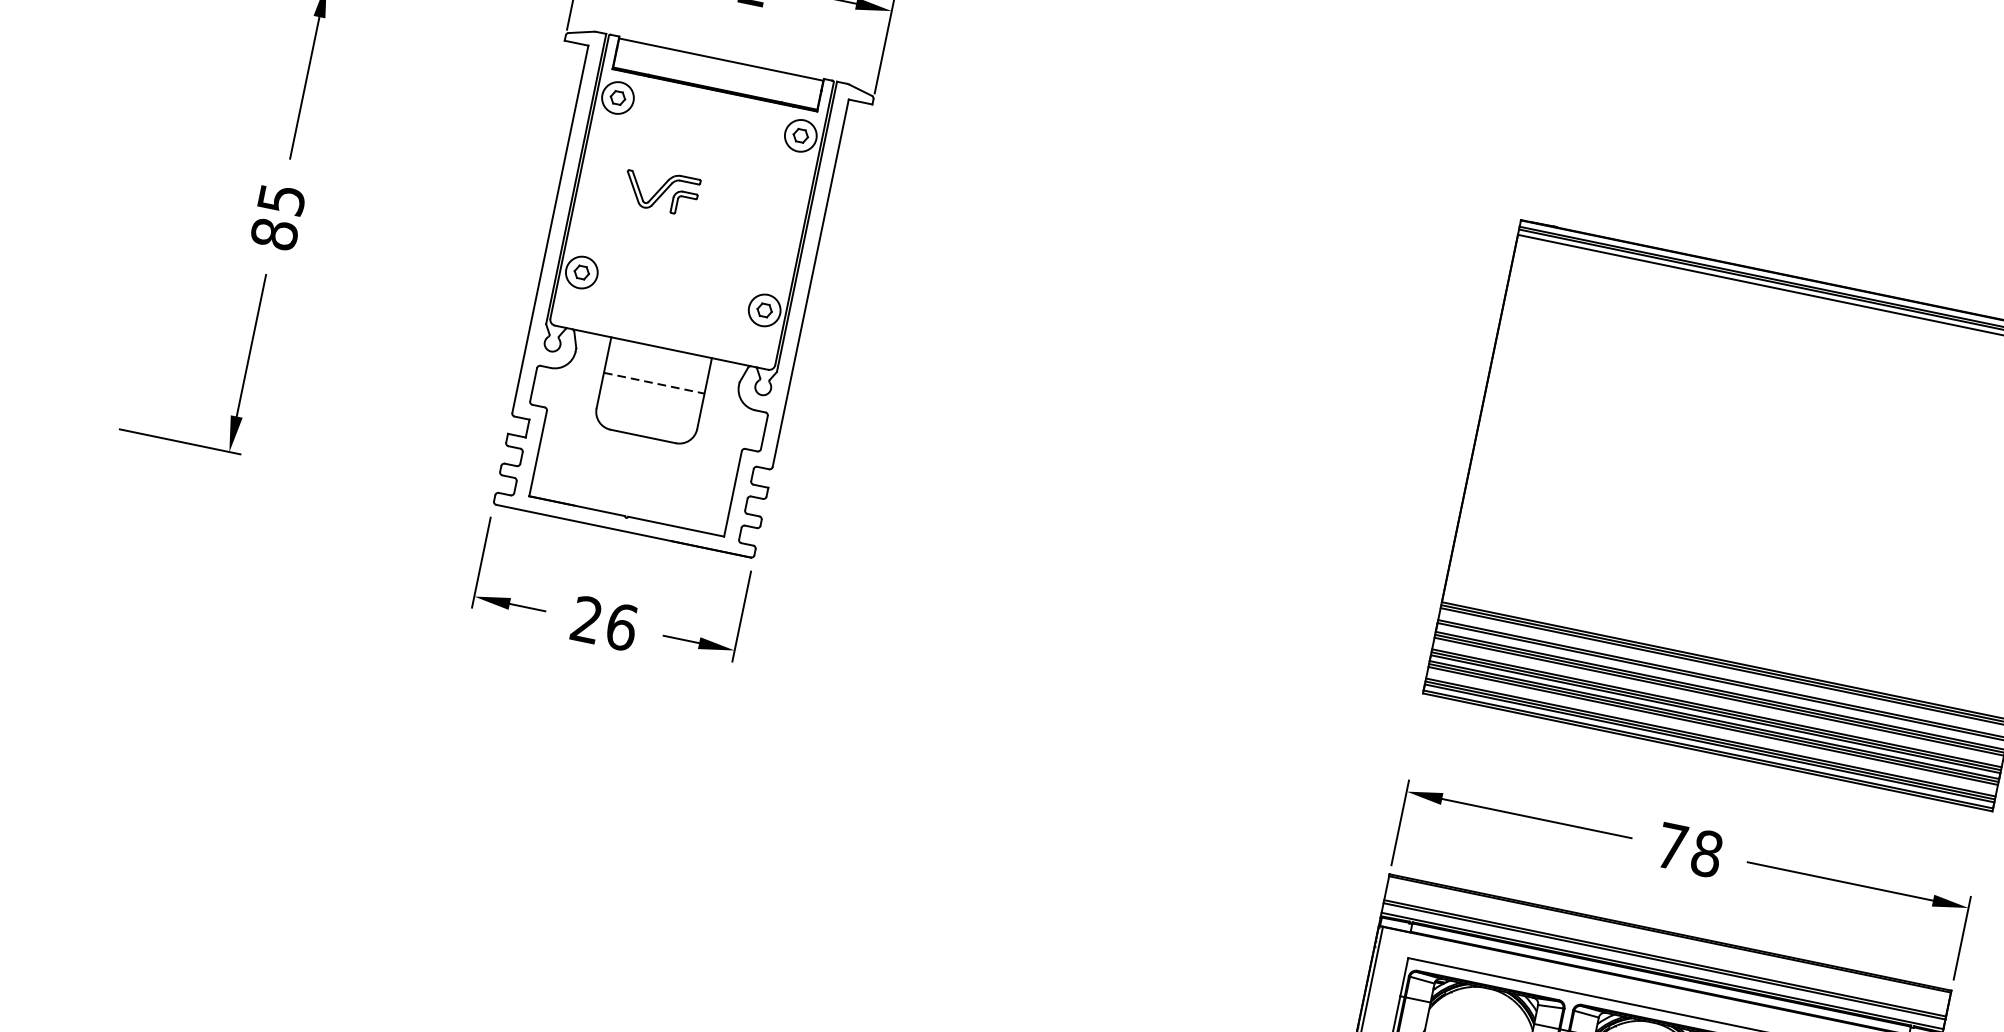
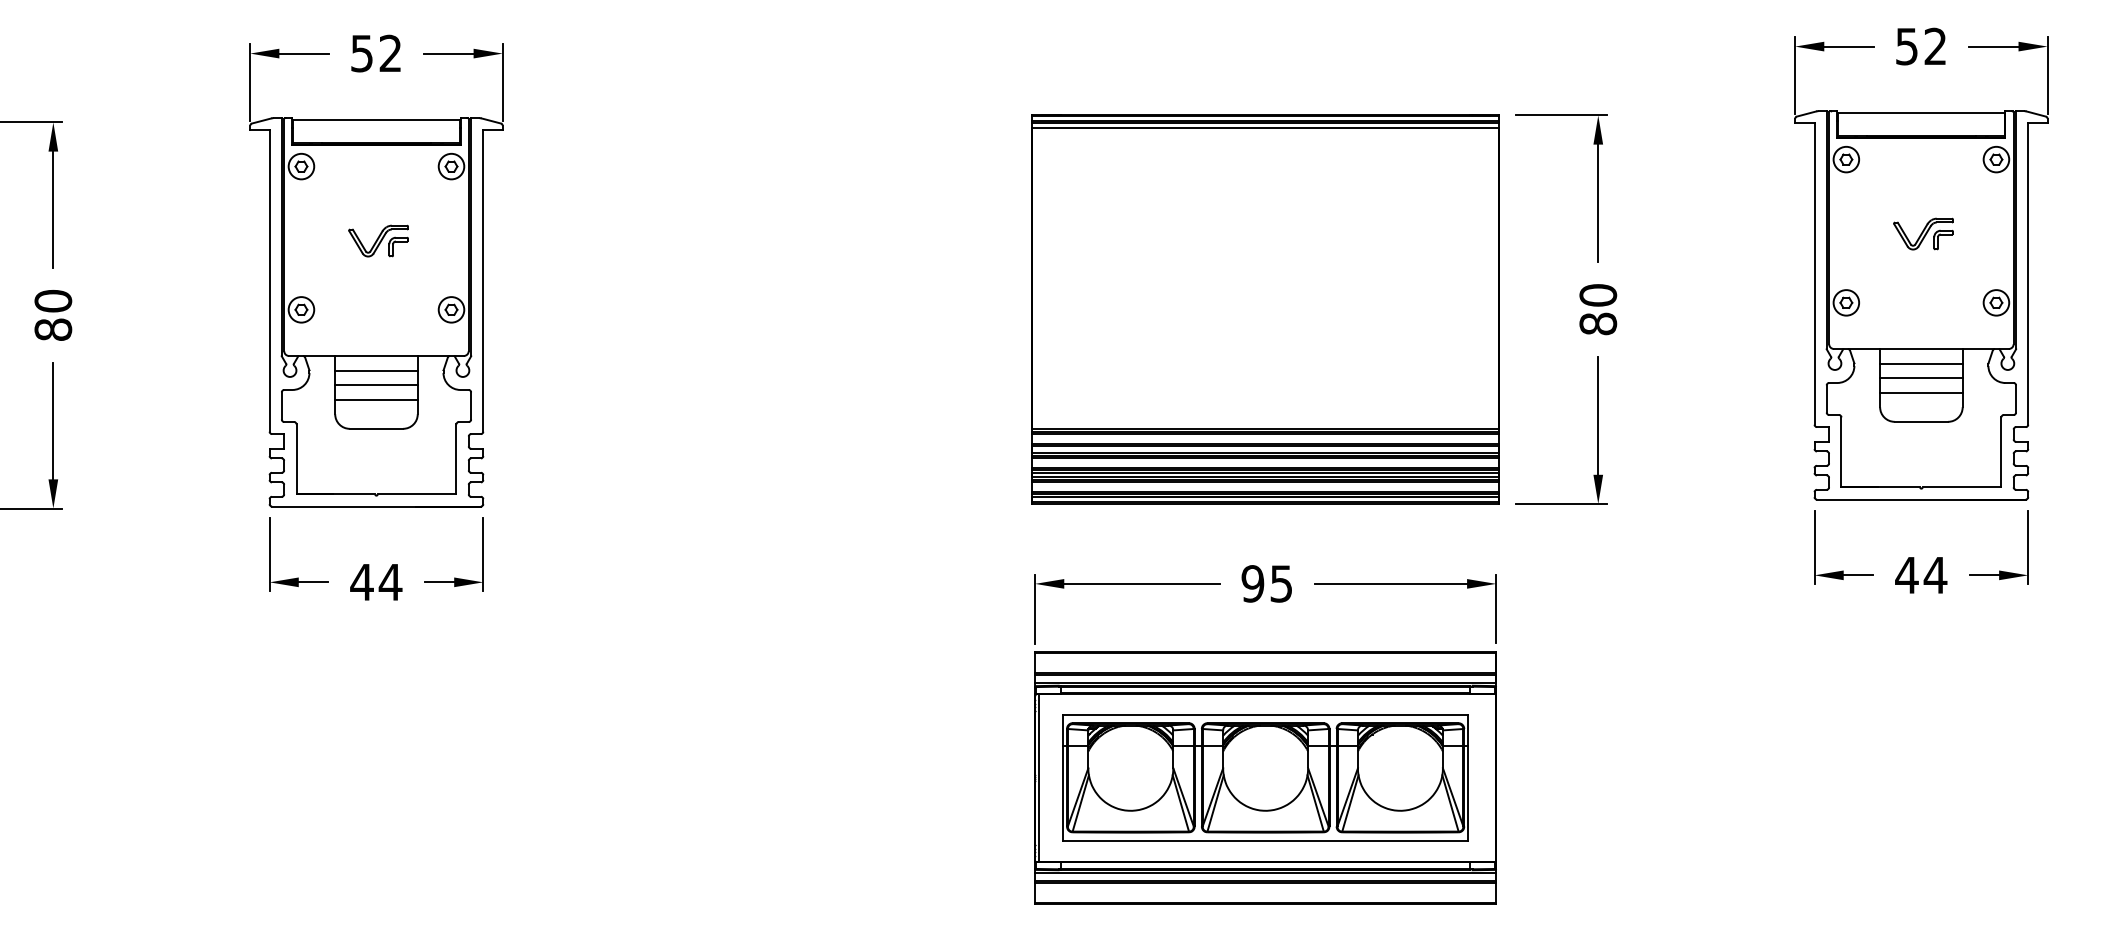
part: (661, 190) -> (378, 240), moved
text: (282, 198) -> (53, 300), 85 -> 80
line: (657, 365) -> (376, 370), added
line: (654, 383) -> (376, 385), dashed -> solid
line: (650, 400) -> (376, 399), added
text: (604, 623) -> (376, 582), 26 -> 44
text: (1688, 849) -> (1266, 583), 78 -> 95

